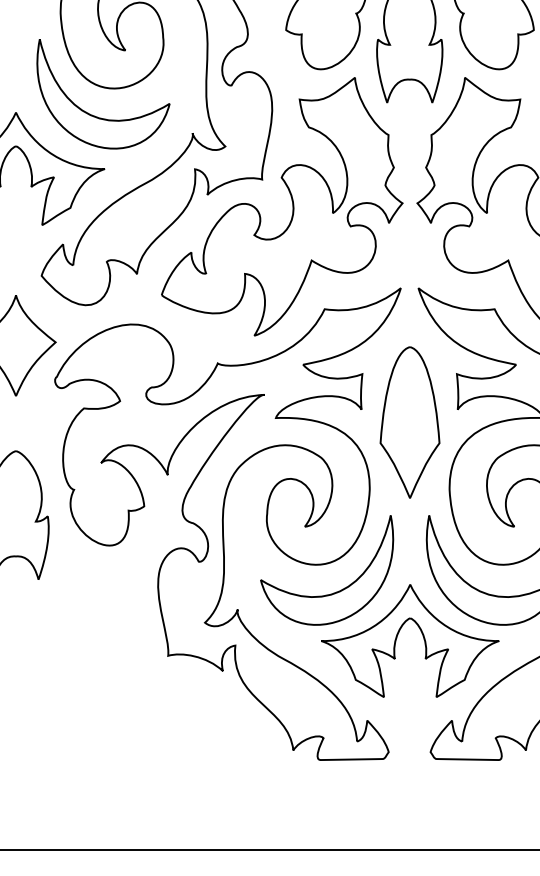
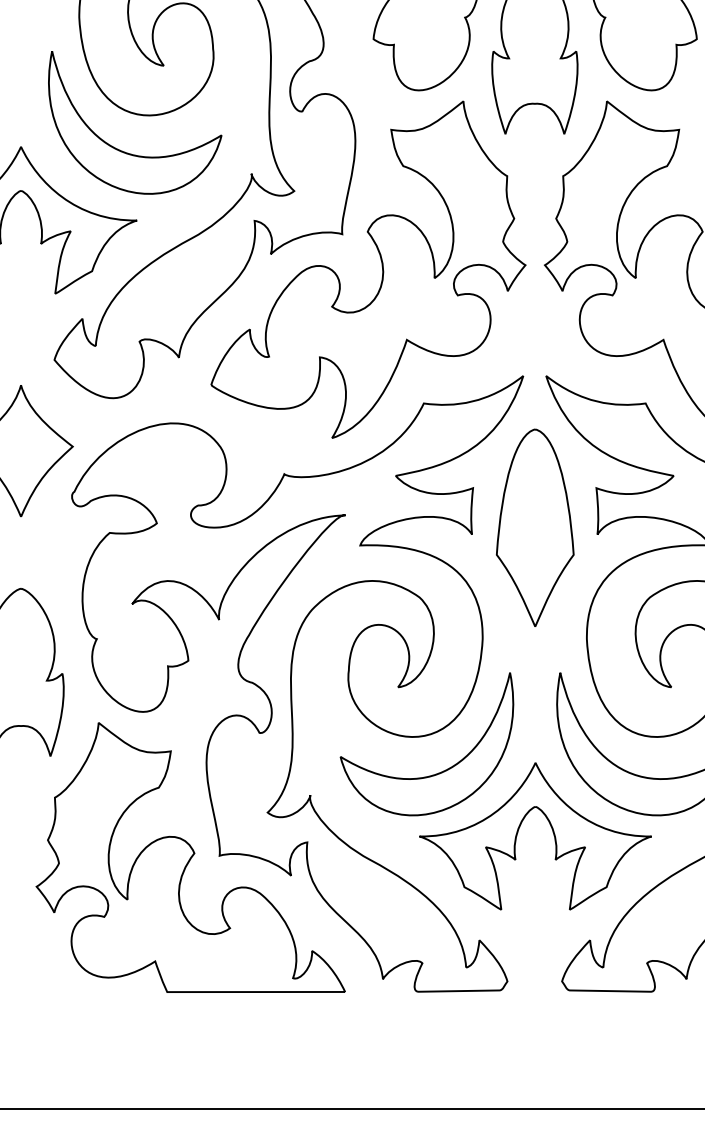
part: (409, 422) -> (534, 527), moved
part: (145, 657) -> (190, 857), added

